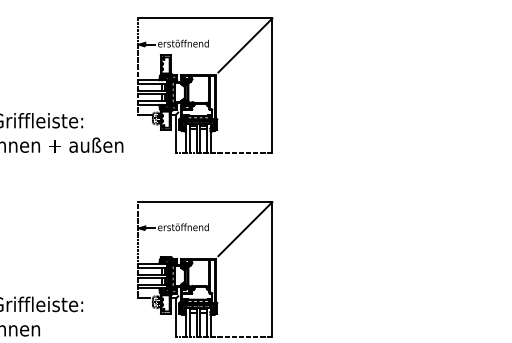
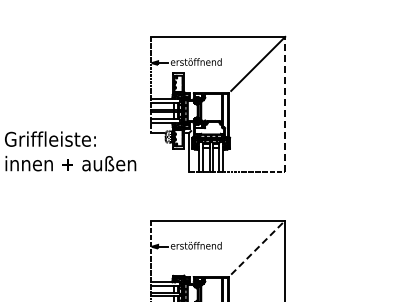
line: (272, 85) -> (285, 103), solid -> dashed
line: (245, 228) -> (258, 246), solid -> dashed

